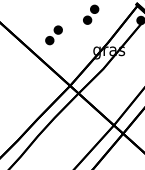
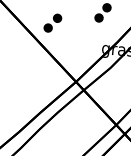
part: (53, 35) -> (52, 23), moved

